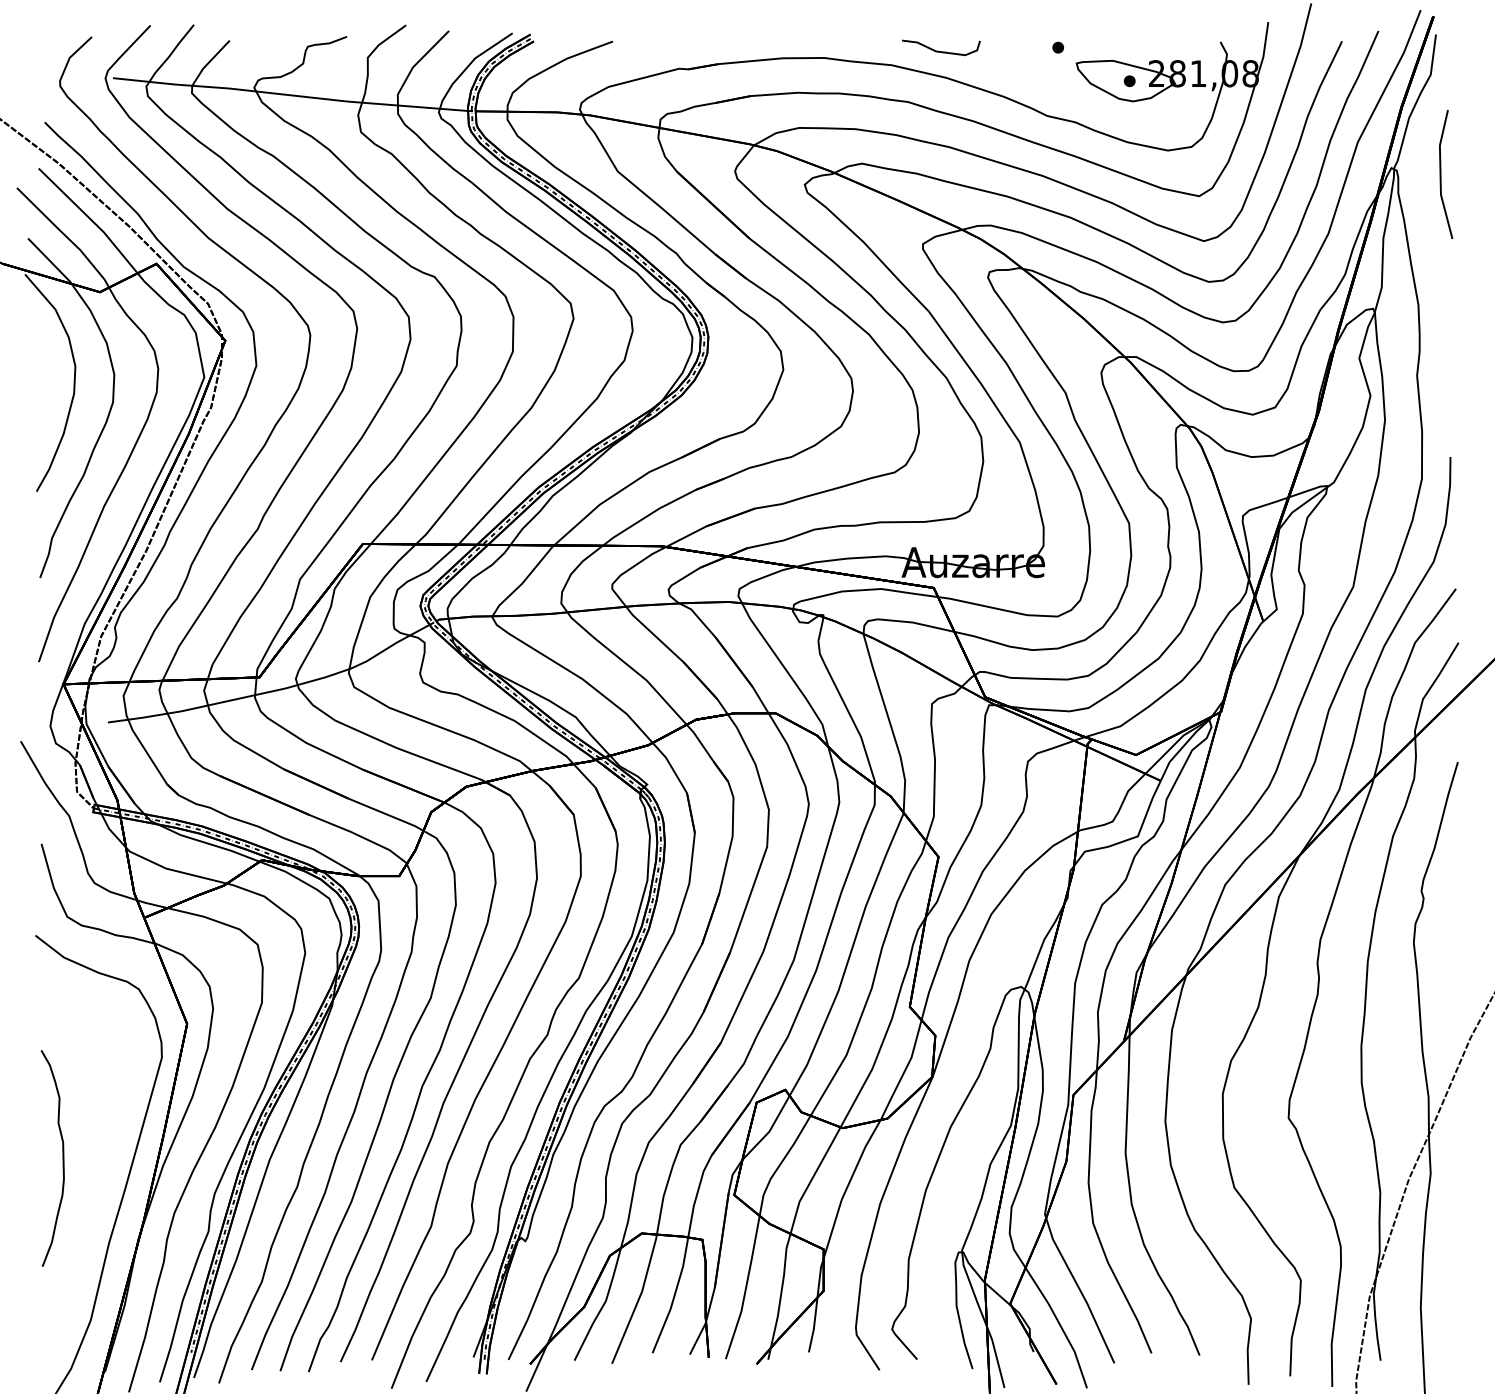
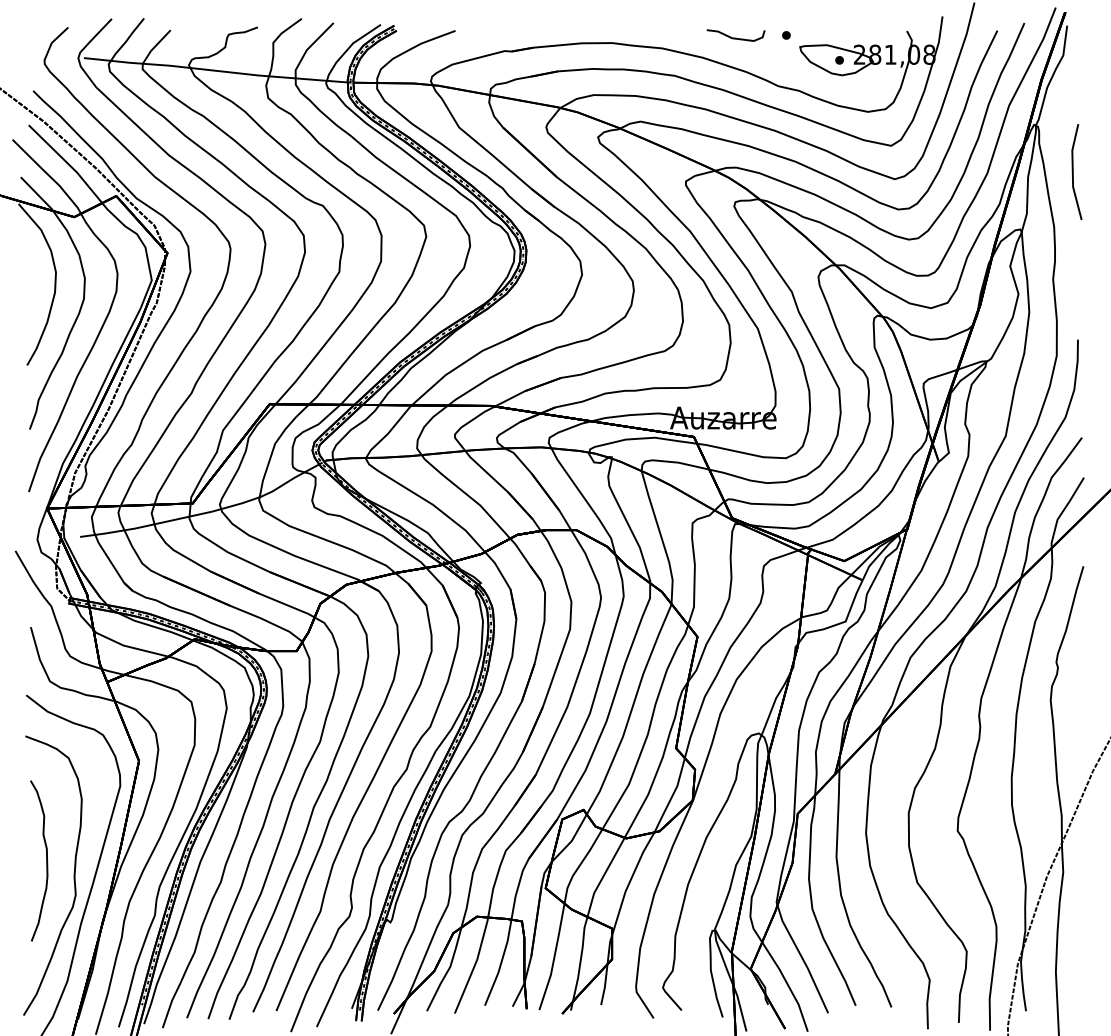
curve: (941, 51) -> (736, 38), moved
line: (1441, 174) -> (1073, 172), moved
curve: (99, 1178) -> (73, 875), added

